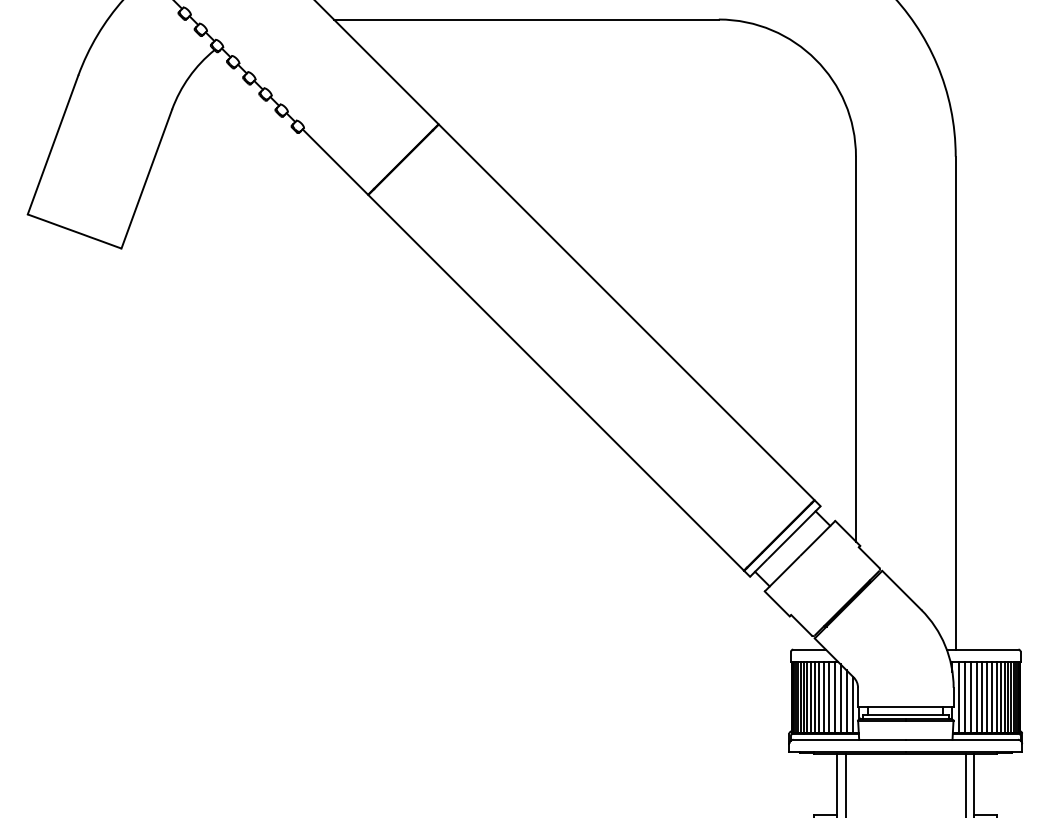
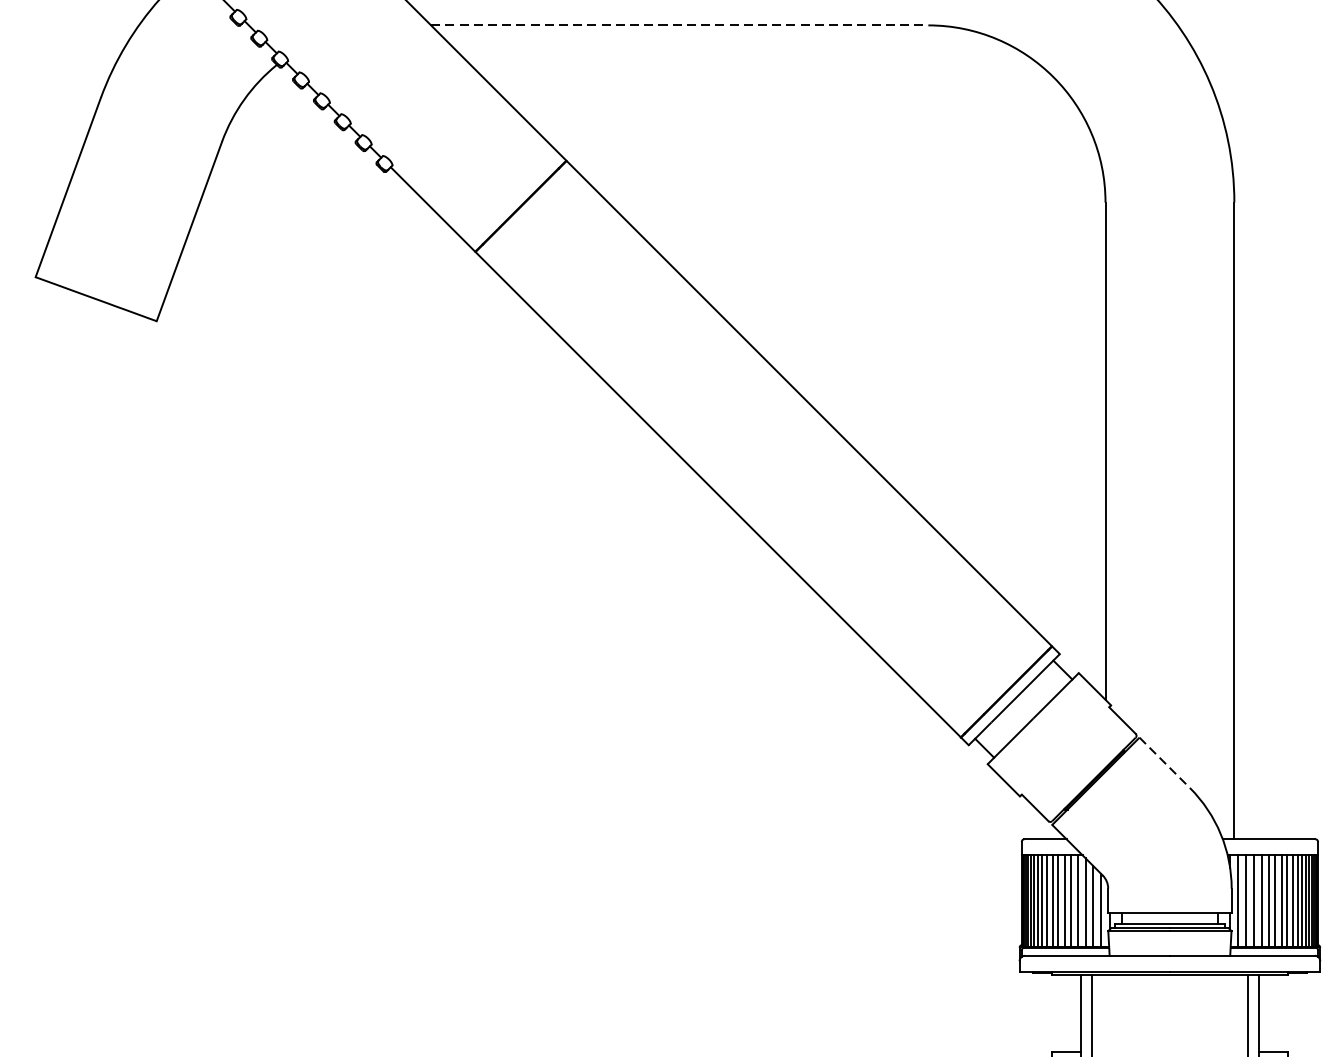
line: (526, 19) -> (679, 25), solid -> dashed
line: (901, 590) -> (1164, 762), solid -> dashed

